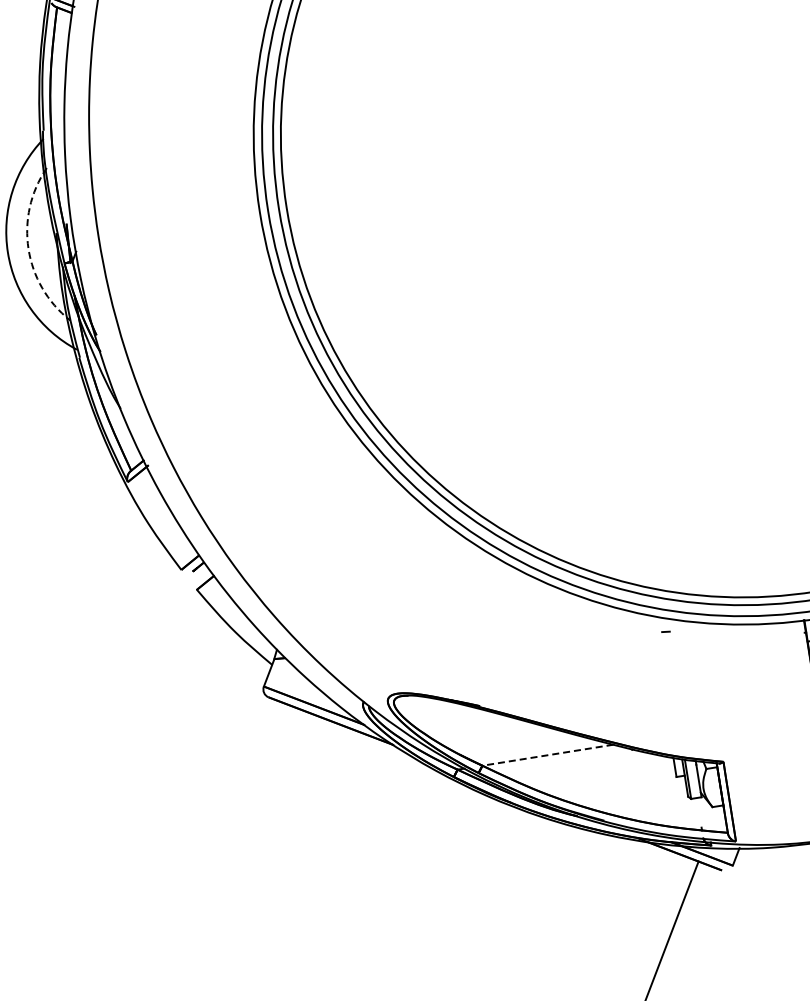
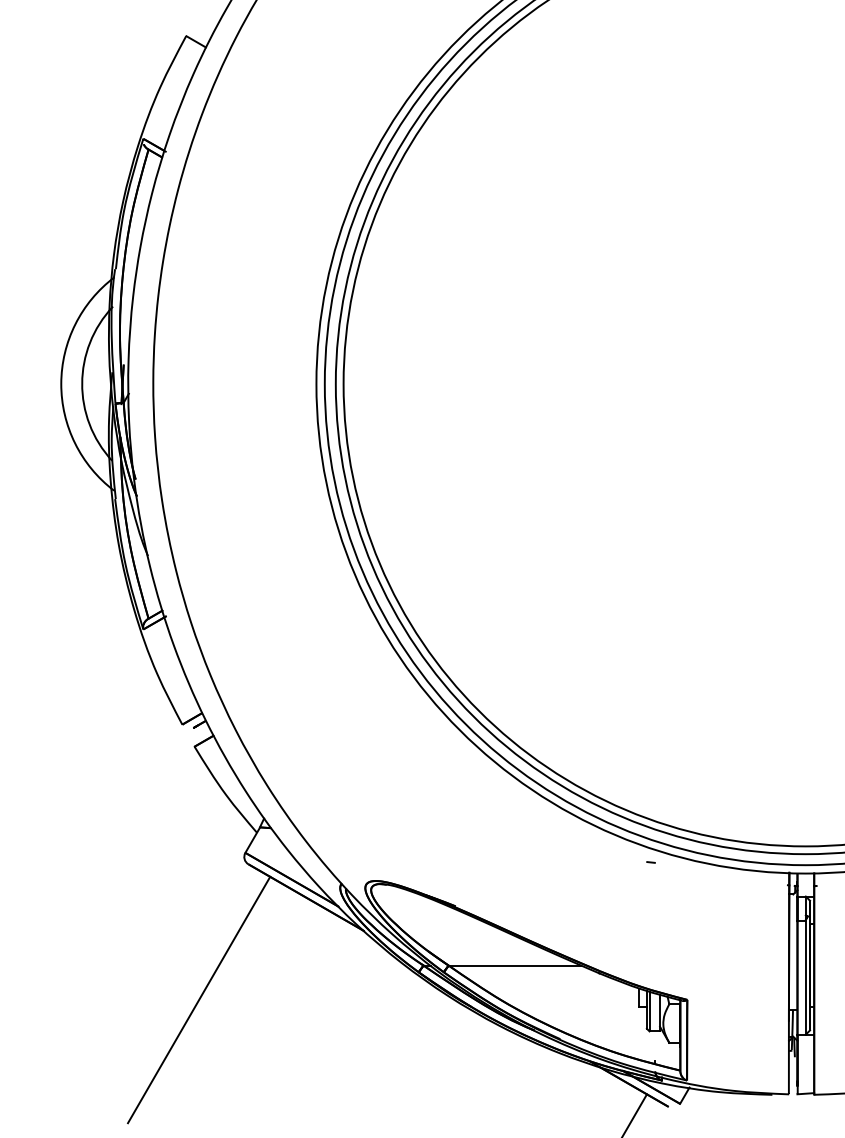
arc: (28, 248) -> (82, 383), dashed -> solid
line: (547, 755) -> (514, 965), dashed -> solid
line: (241, 838) -> (199, 999), added

